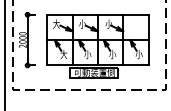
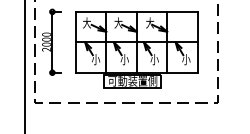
text: (82, 23) -> (118, 22), 小 -> 大
text: (109, 25) -> (150, 24), 小 -> 大
text: (64, 55) -> (96, 60), 大 -> 小

